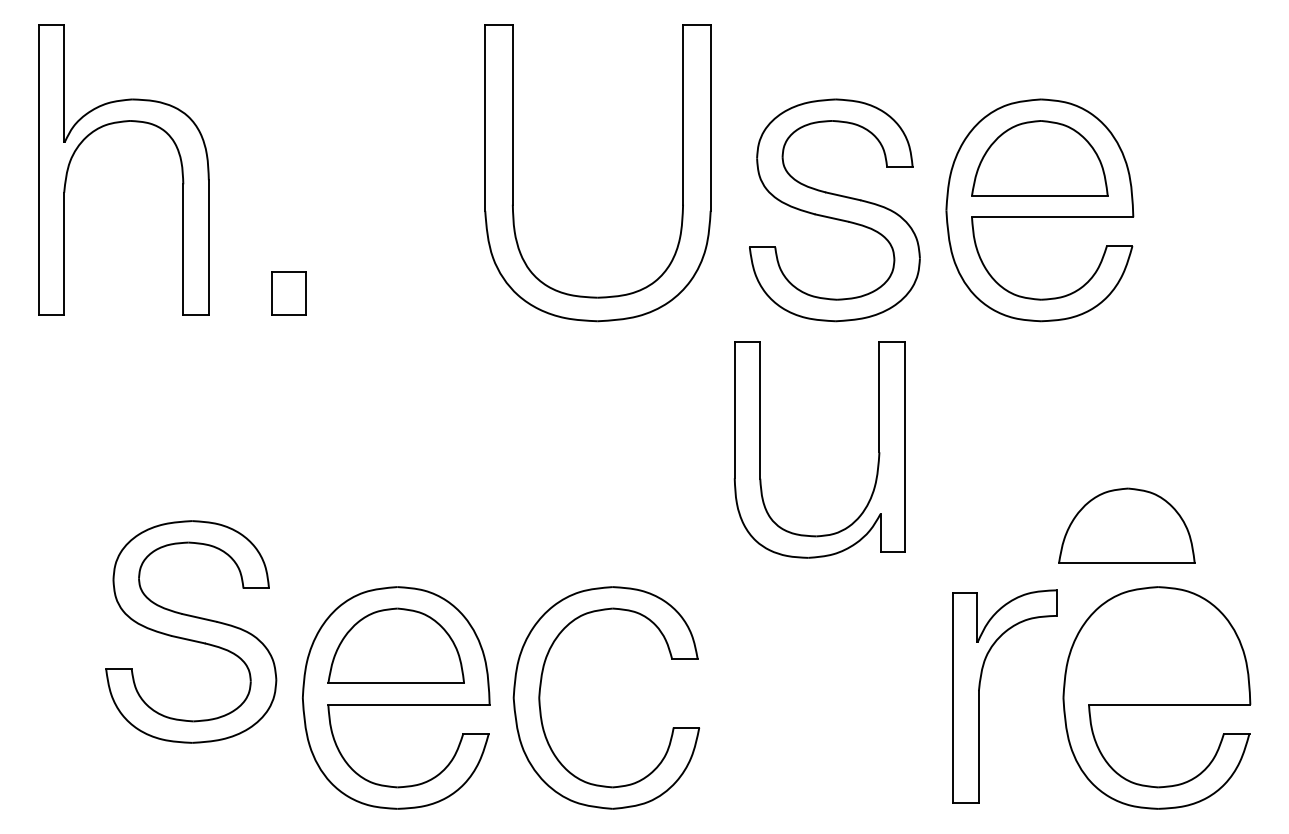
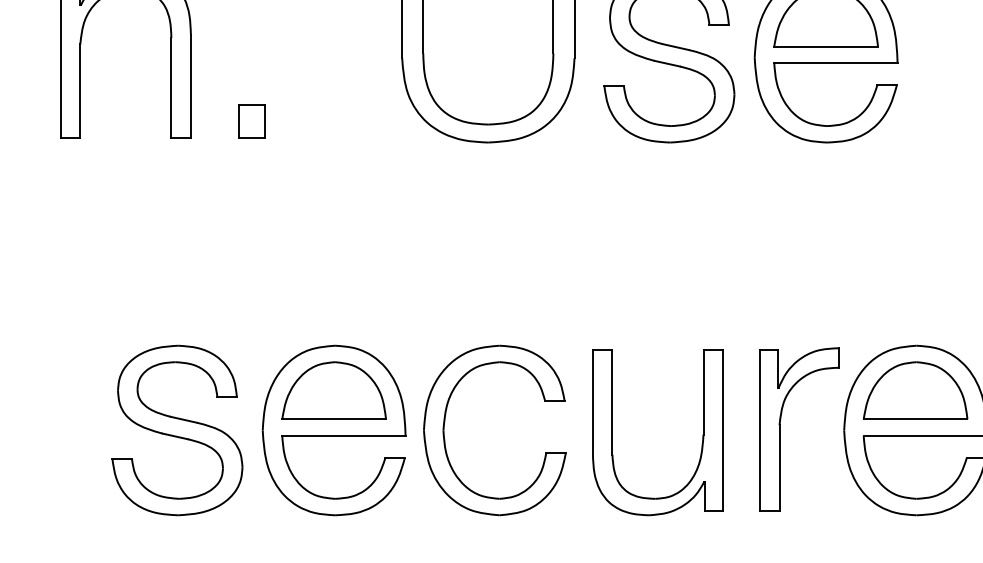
part: (760, 449) -> (612, 432), moved
part: (1126, 525) -> (915, 390), moved
part: (191, 631) -> (177, 430), moved

